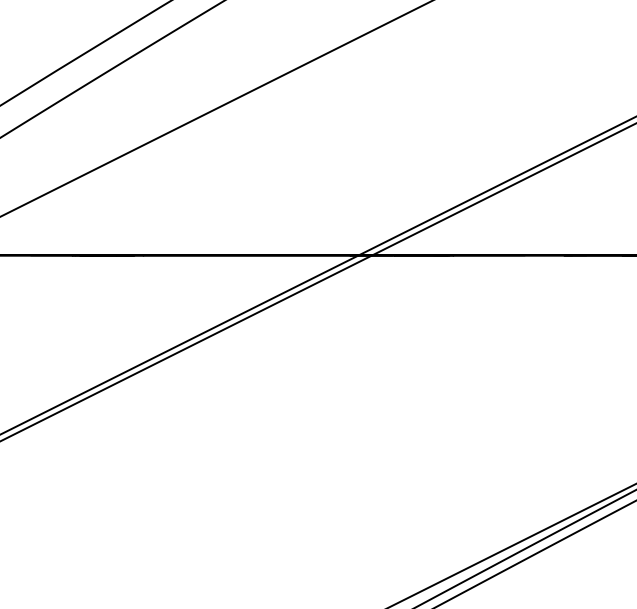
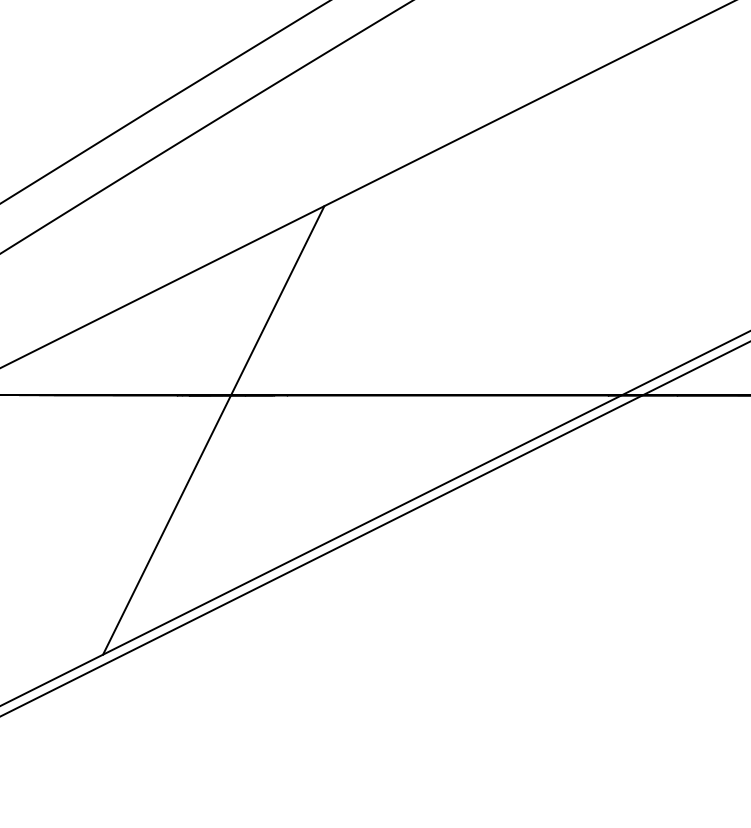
line: (95, 277) -> (213, 429), added

